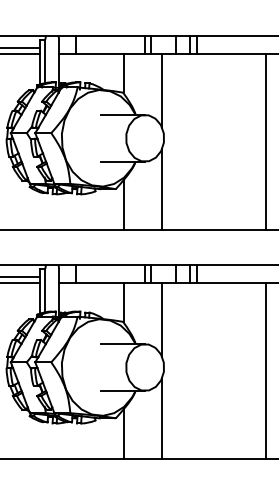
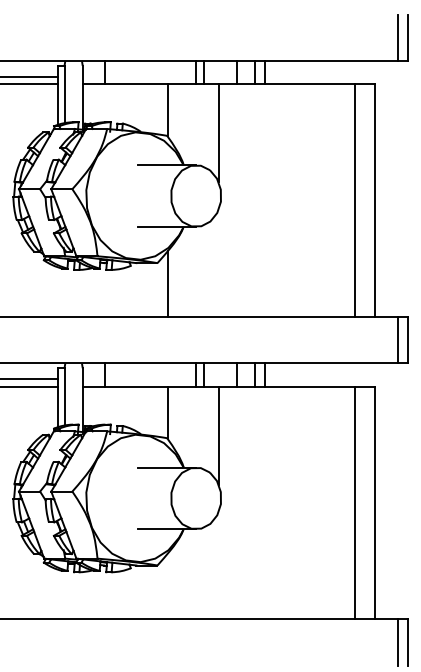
line: (162, 188) -> (218, 262), removed
line: (162, 418) -> (218, 565), removed
line: (123, 434) -> (167, 586), removed

